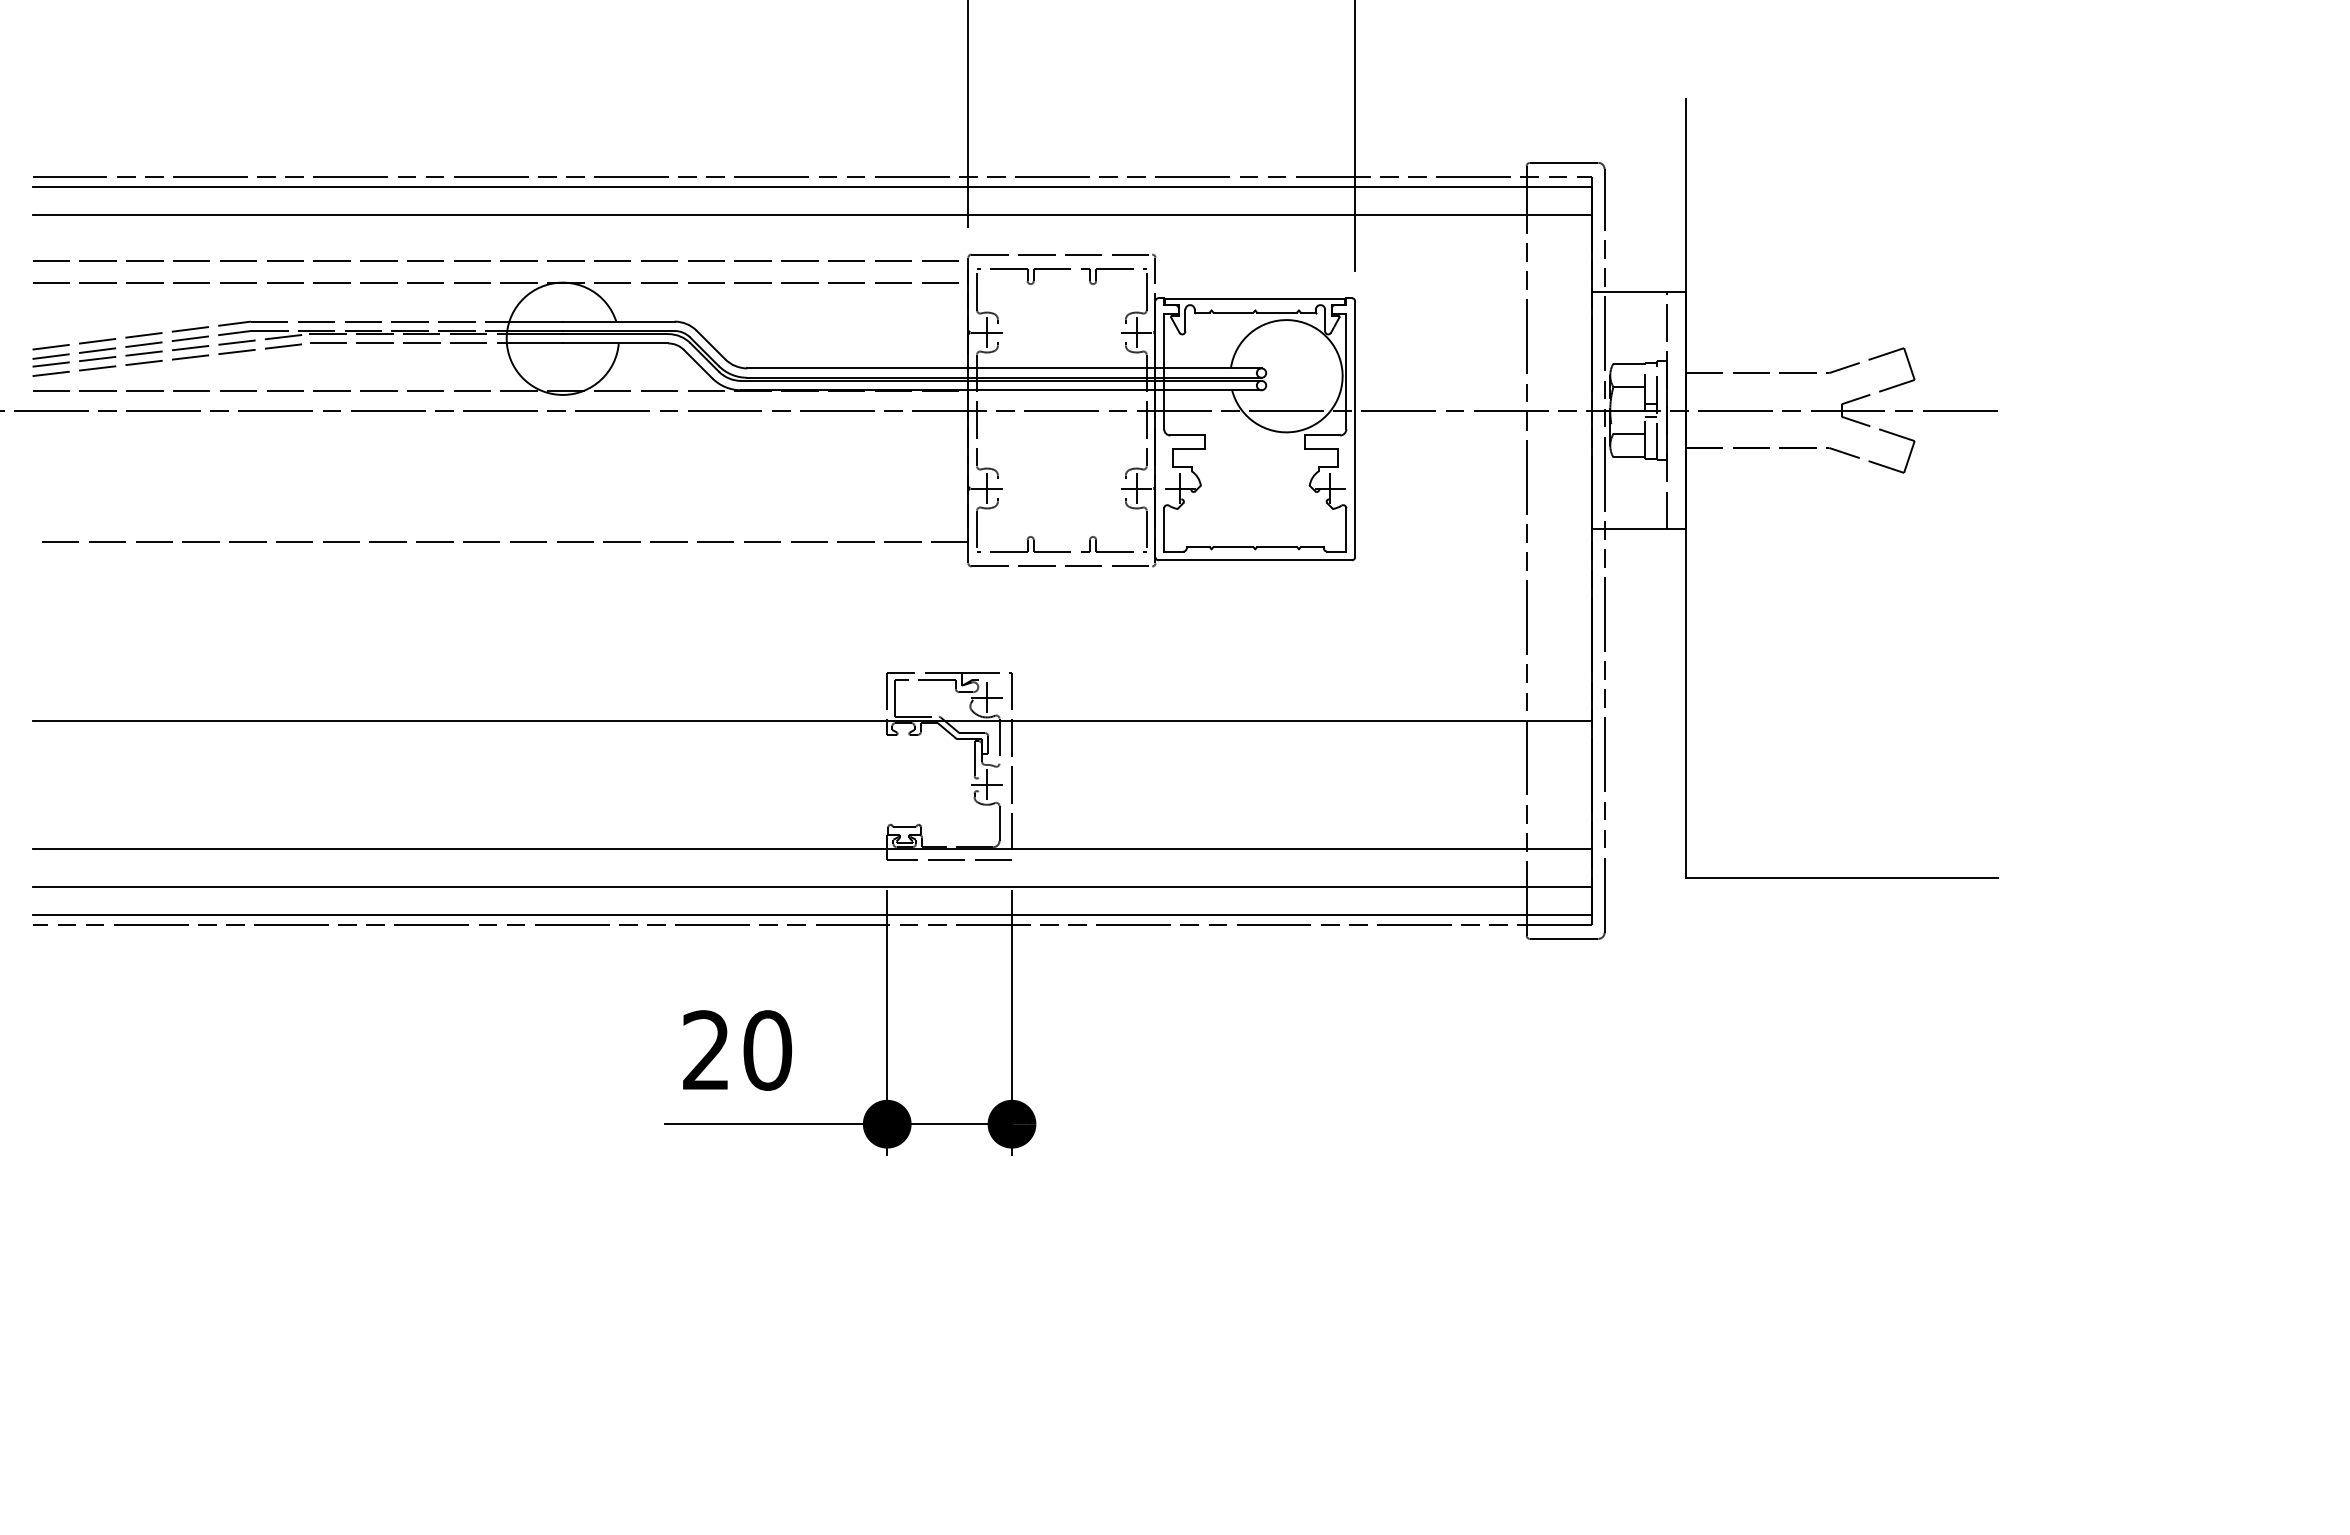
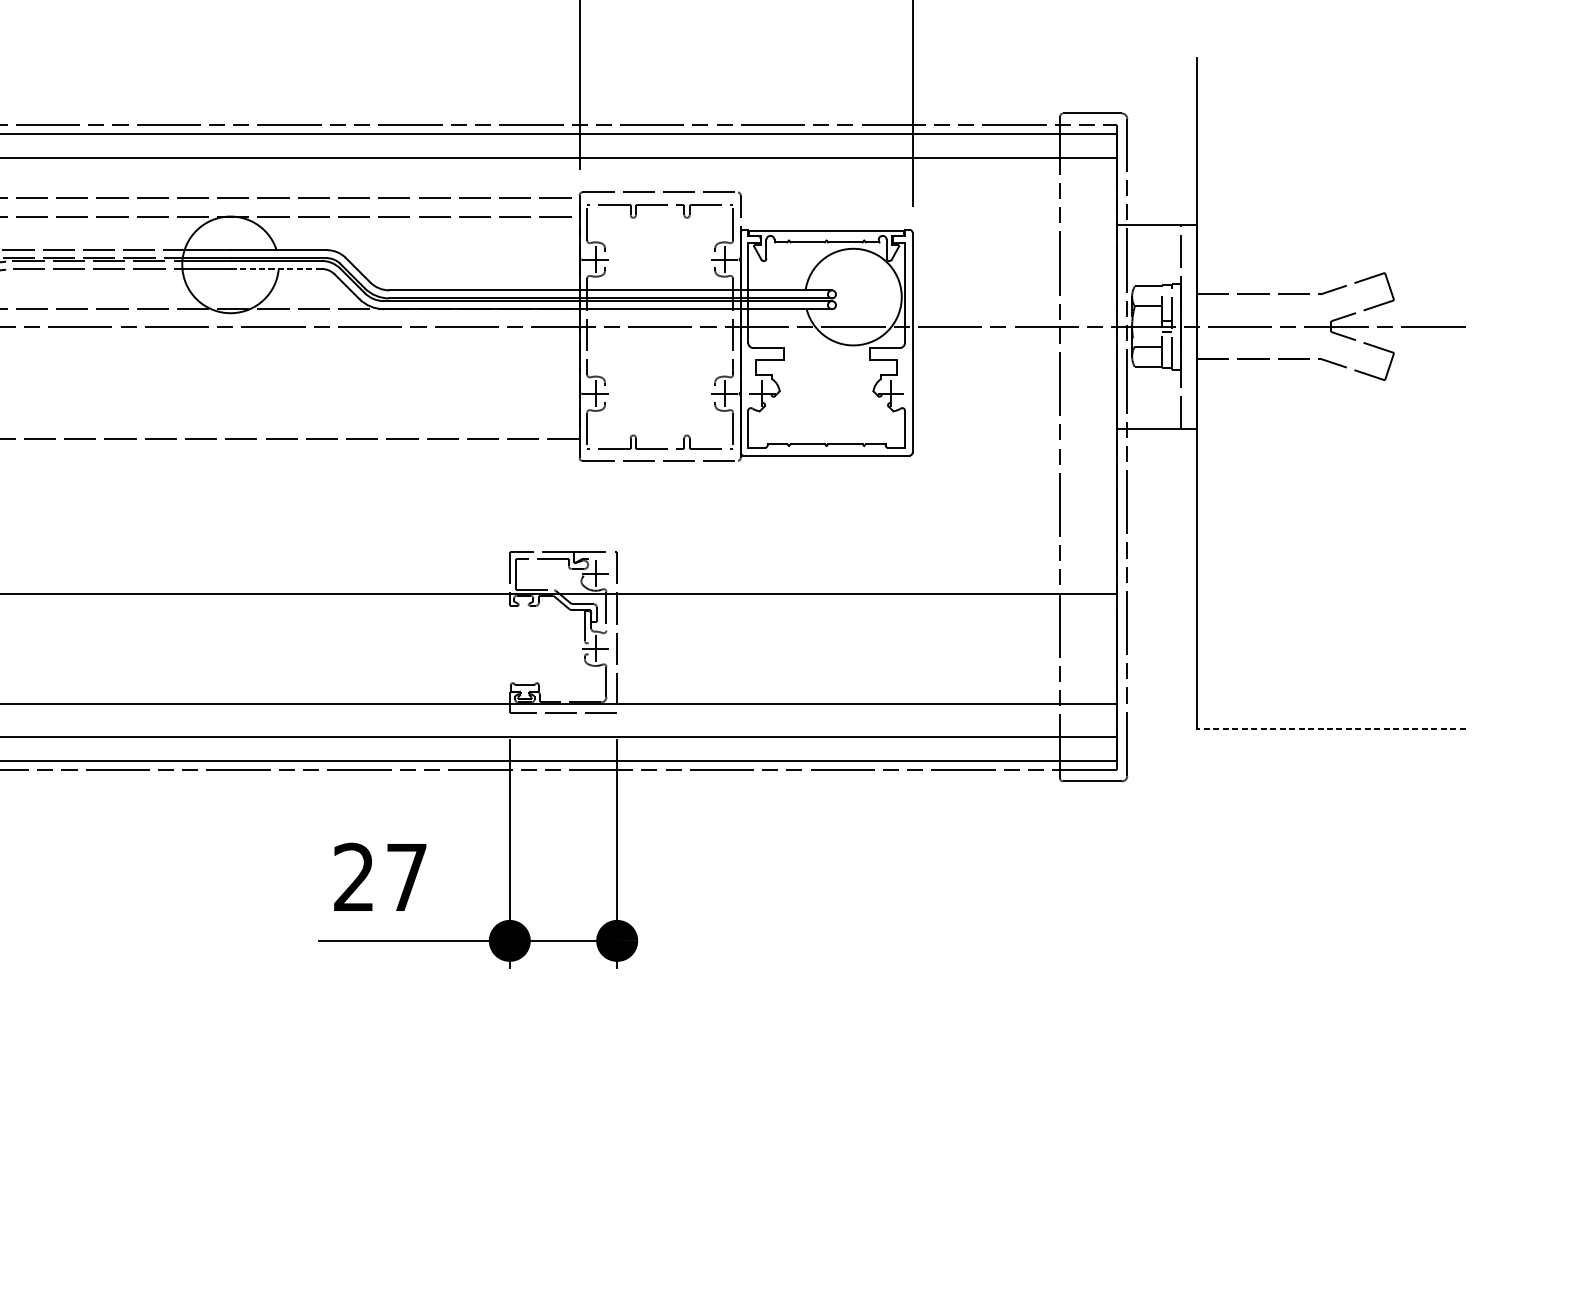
line: (615, 343) -> (275, 268), solid -> dashed
line: (1841, 878) -> (1331, 729), solid -> dashed
text: (767, 1050) -> (406, 877), 20 -> 27

